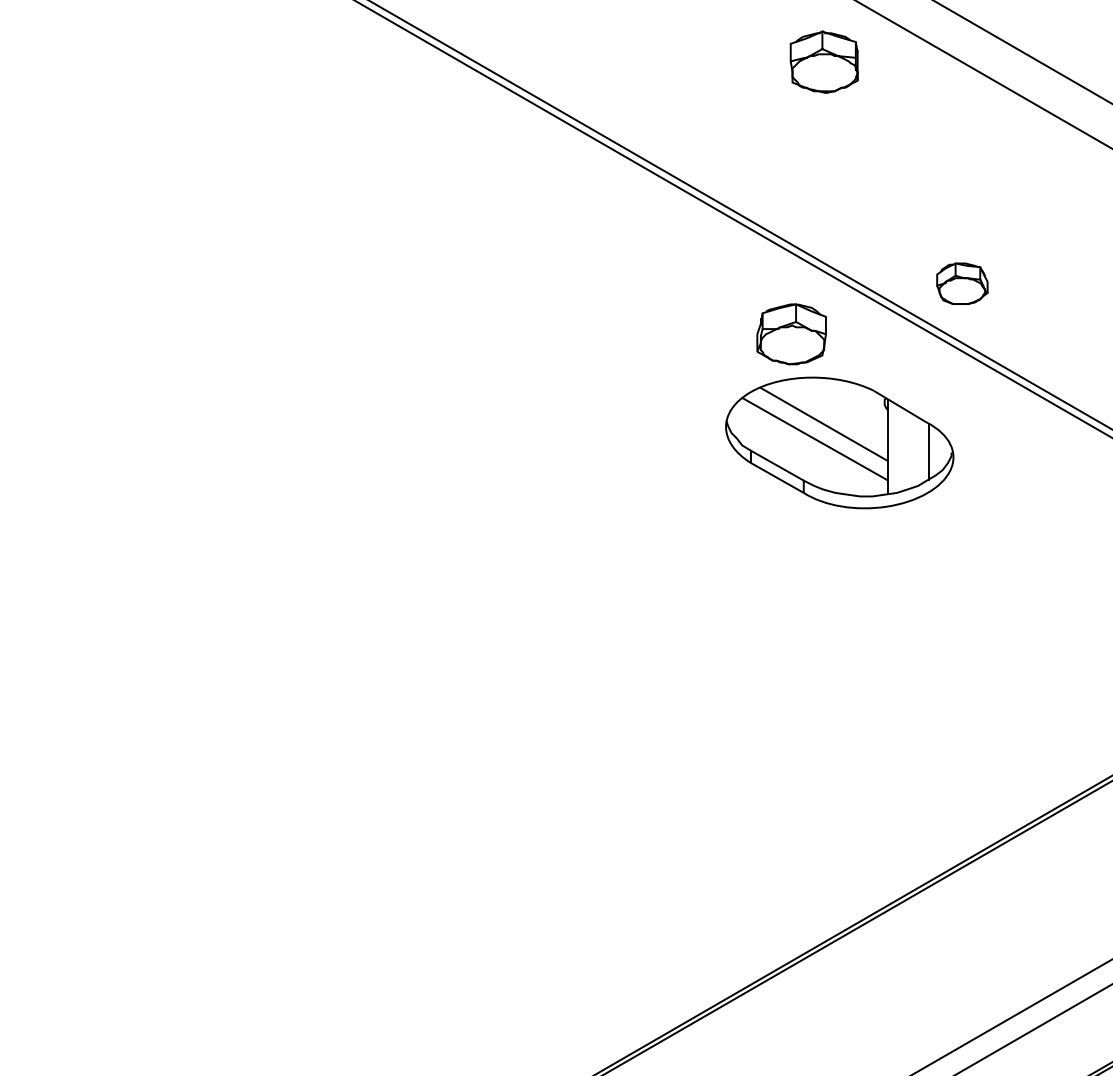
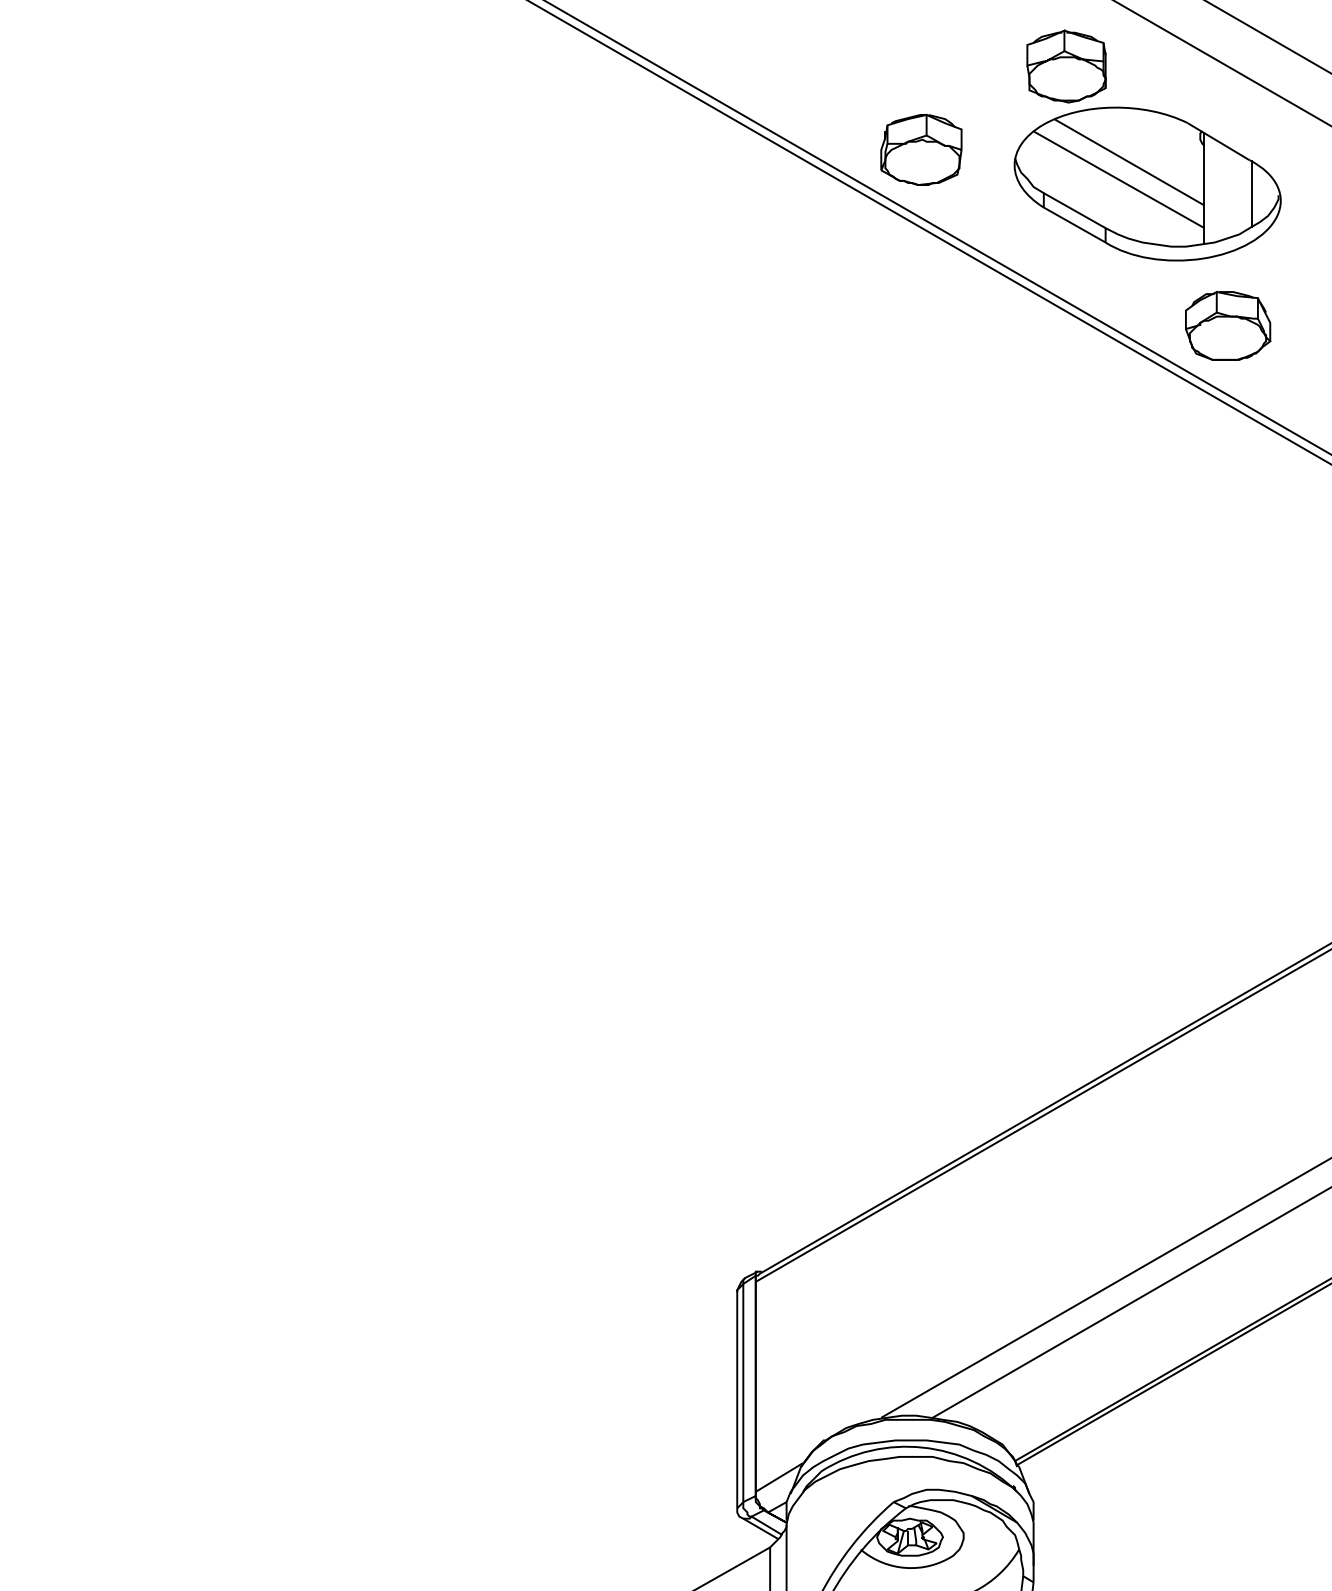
part: (962, 283) -> (1228, 325), size x1.43
part: (791, 333) -> (921, 149), moved
part: (839, 442) -> (1147, 183), moved

